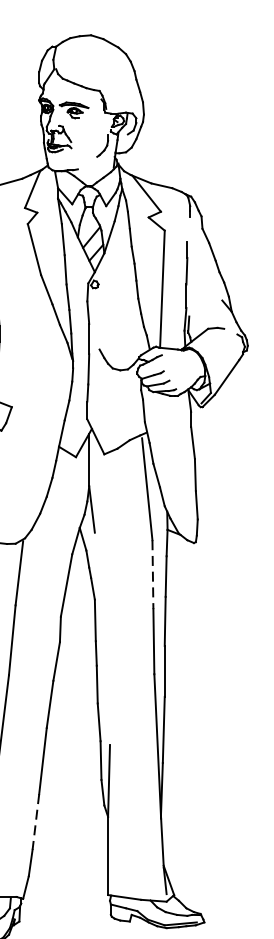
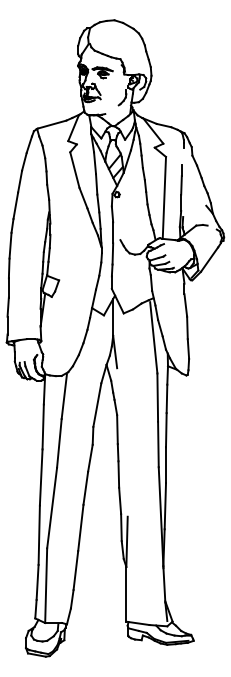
line: (152, 575) -> (157, 398), dashed -> solid
line: (35, 821) -> (75, 570), dashed -> solid

